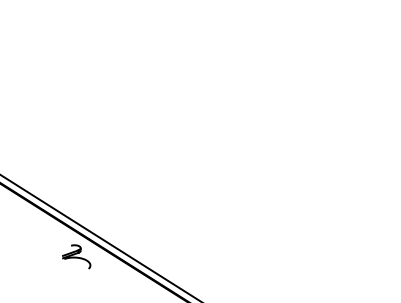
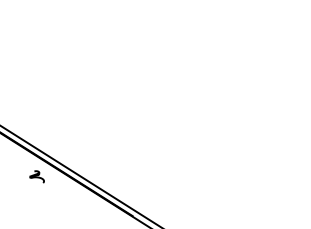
part: (76, 256) -> (36, 176), size x0.6

